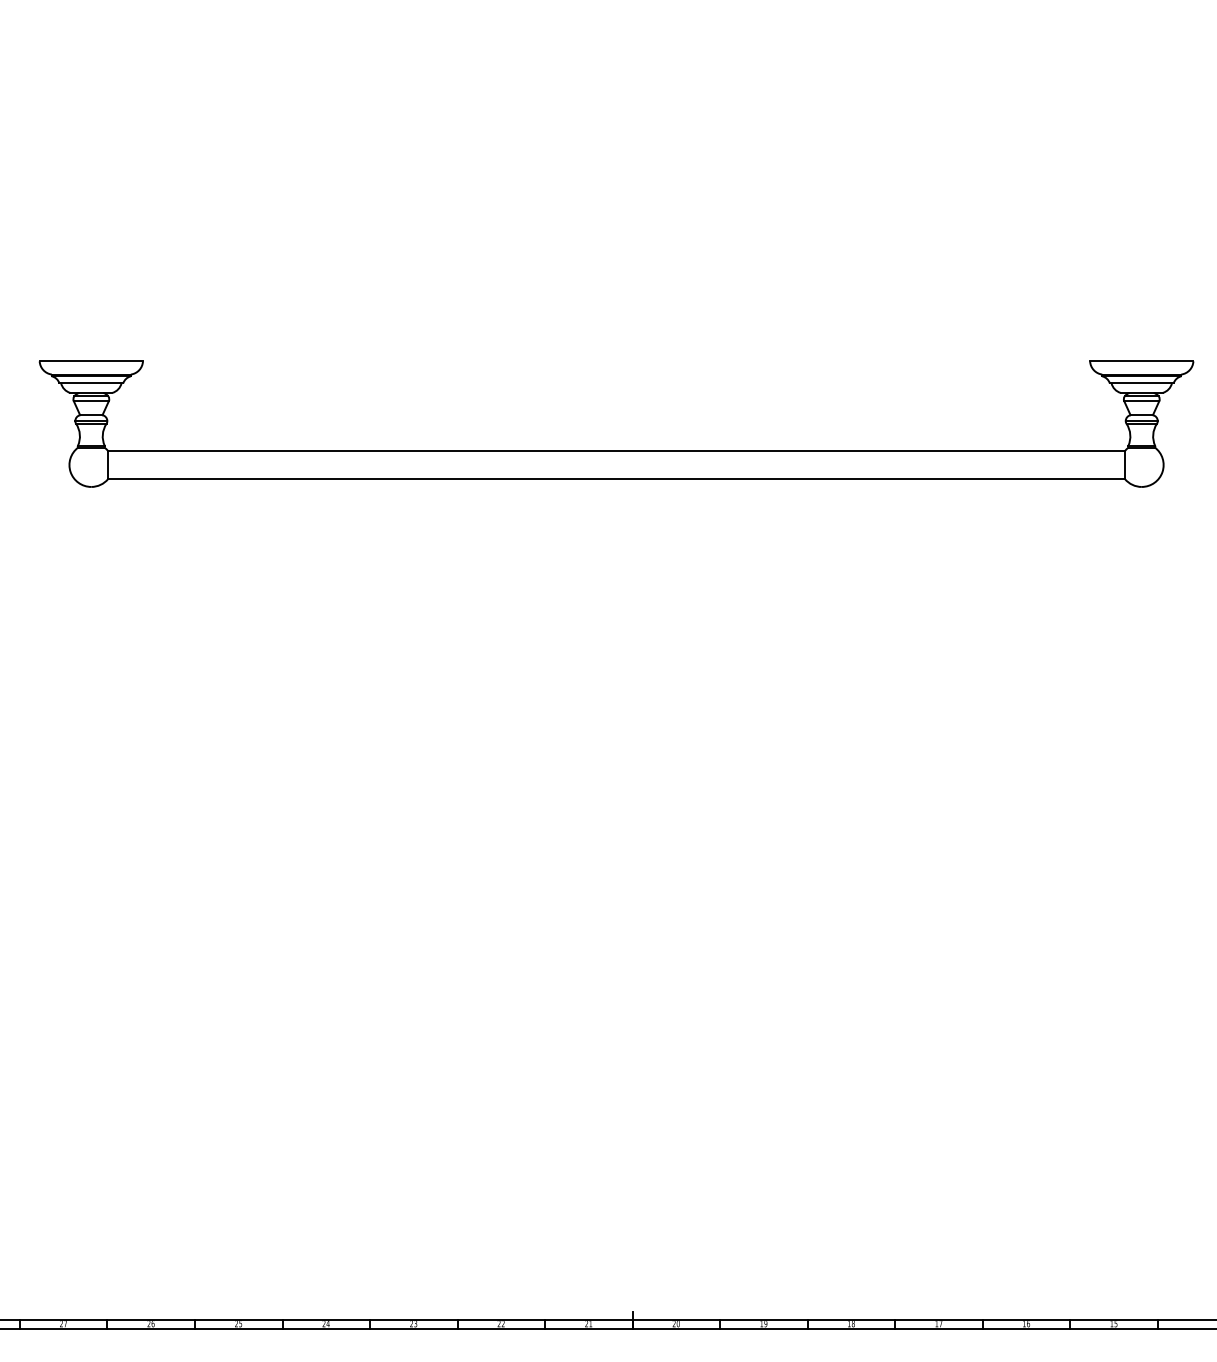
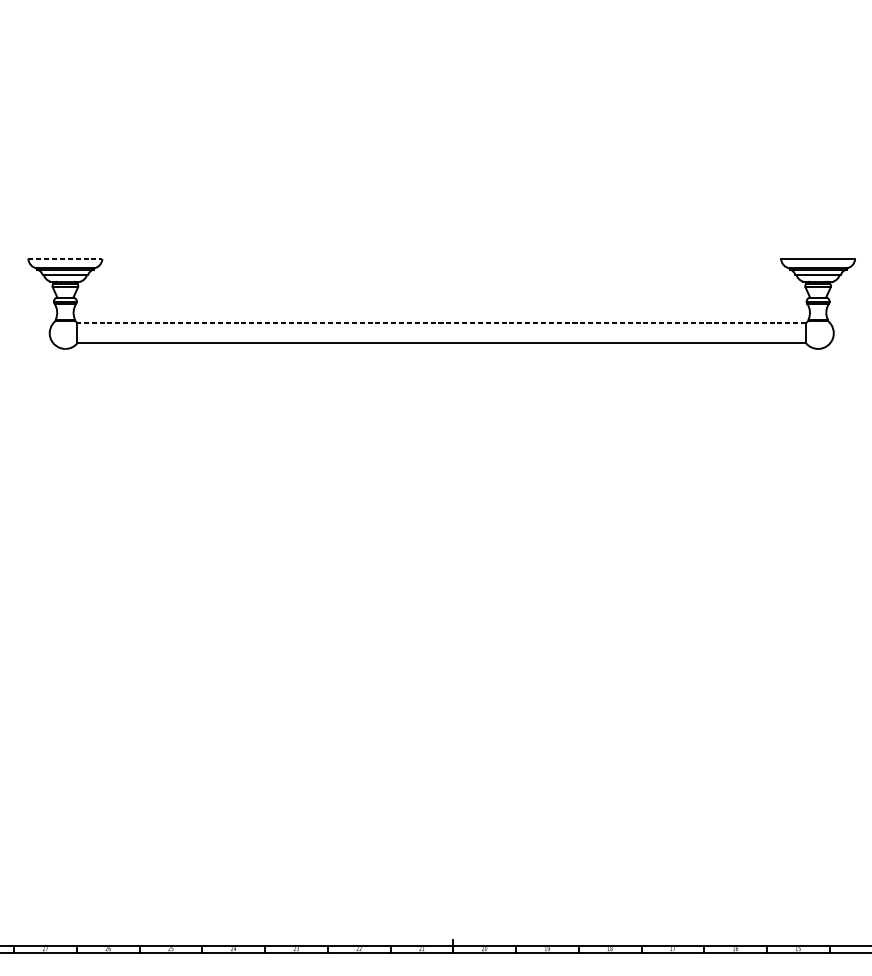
line: (91, 361) -> (65, 259), solid -> dashed
line: (616, 451) -> (441, 323), solid -> dashed

